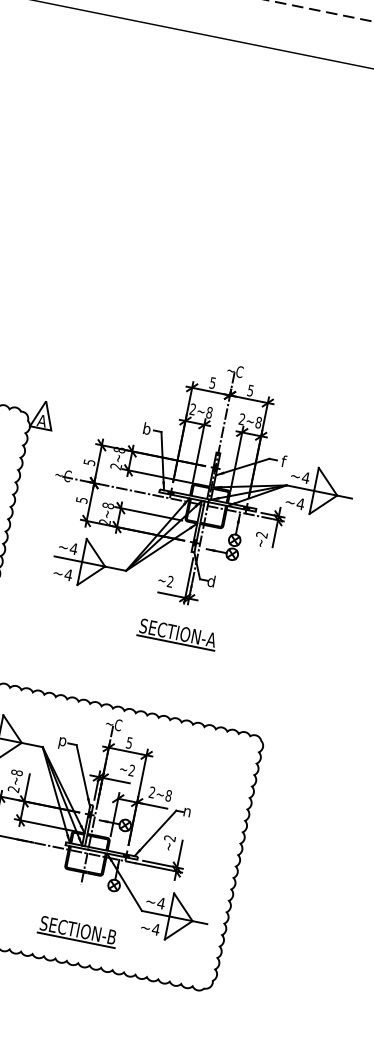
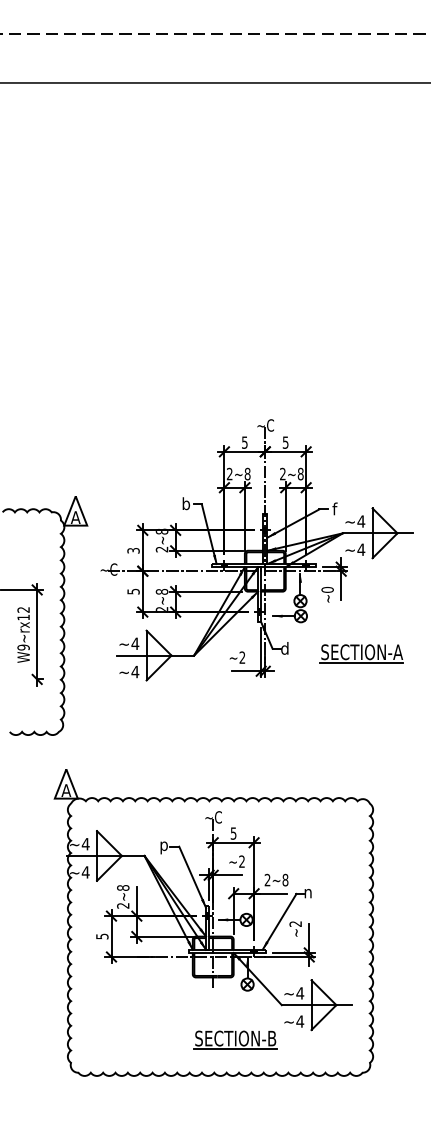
text: (88, 462) -> (132, 550), 5 -> 3
text: (261, 534) -> (327, 589), ~2 -> ~0
part: (177, 634) -> (361, 653), moved
part: (77, 931) -> (235, 1039), moved

